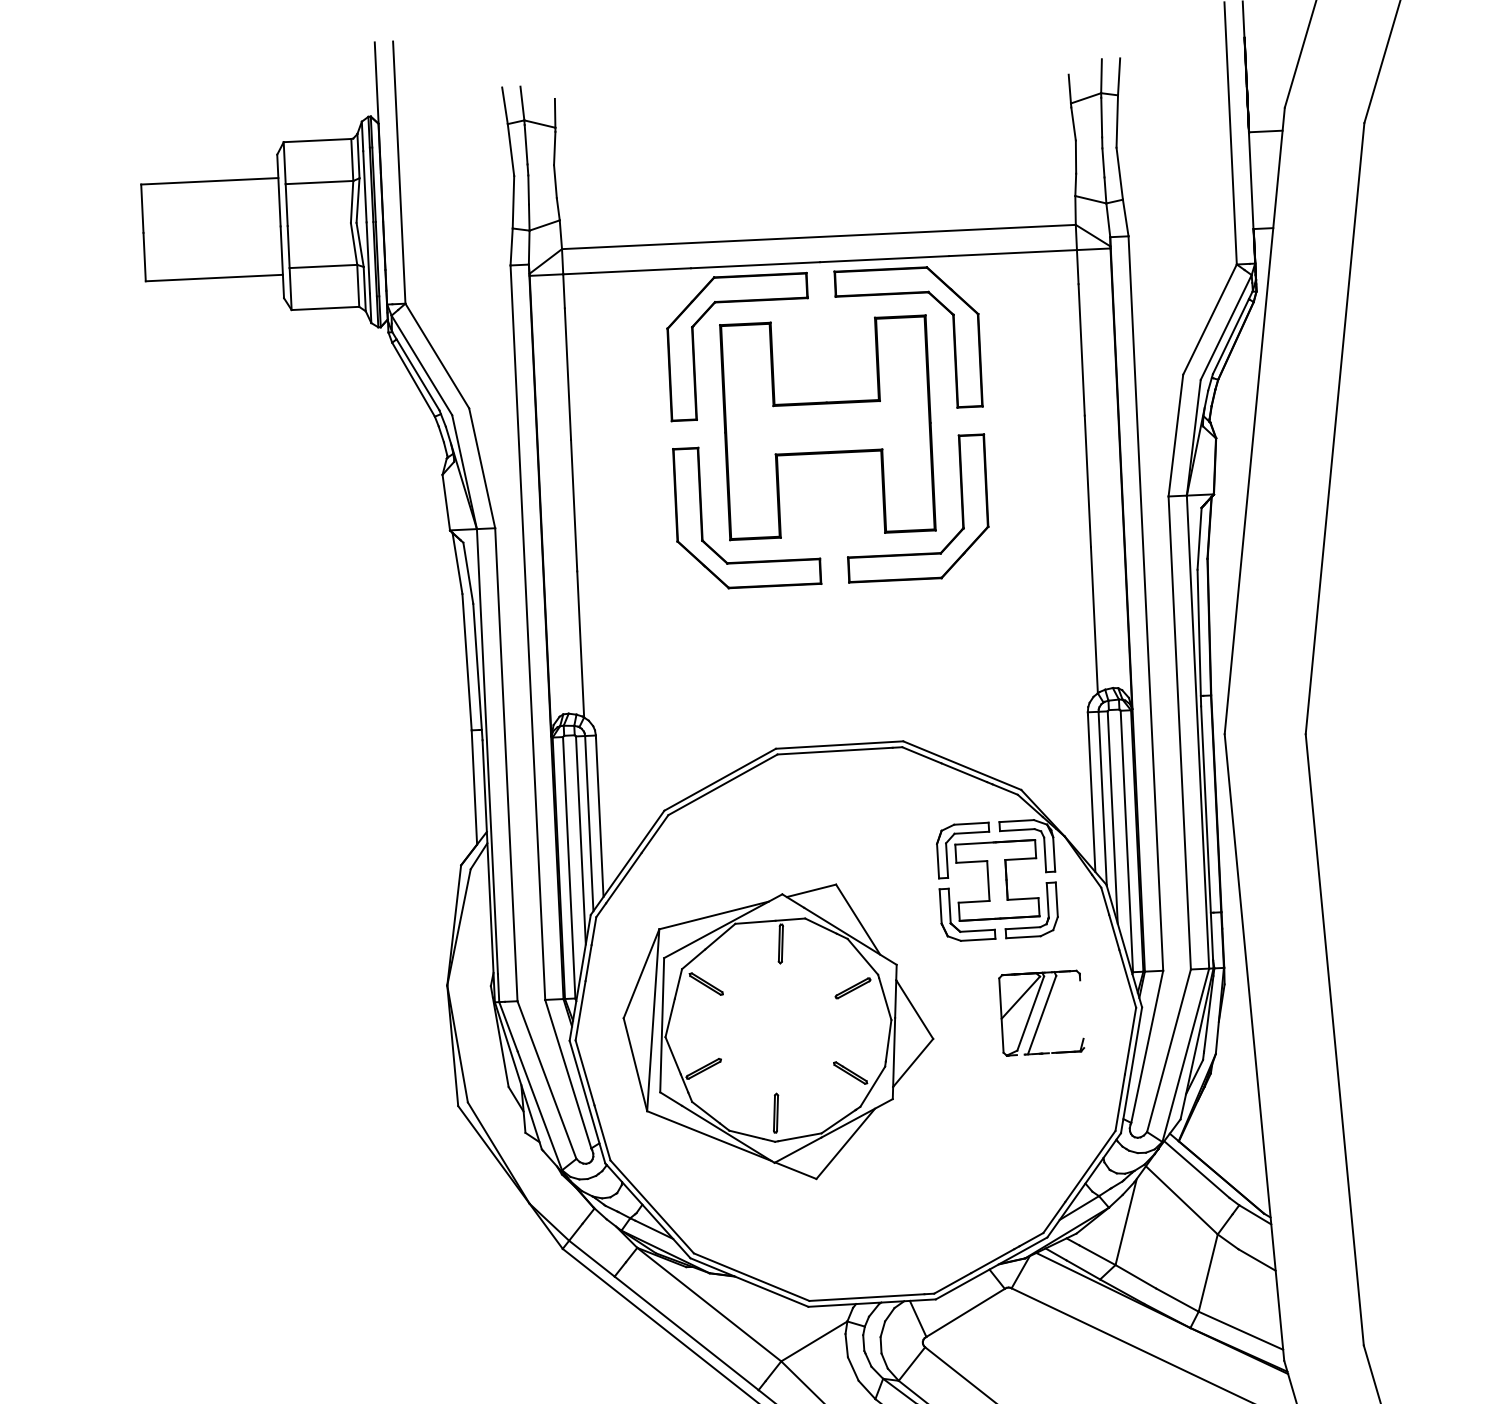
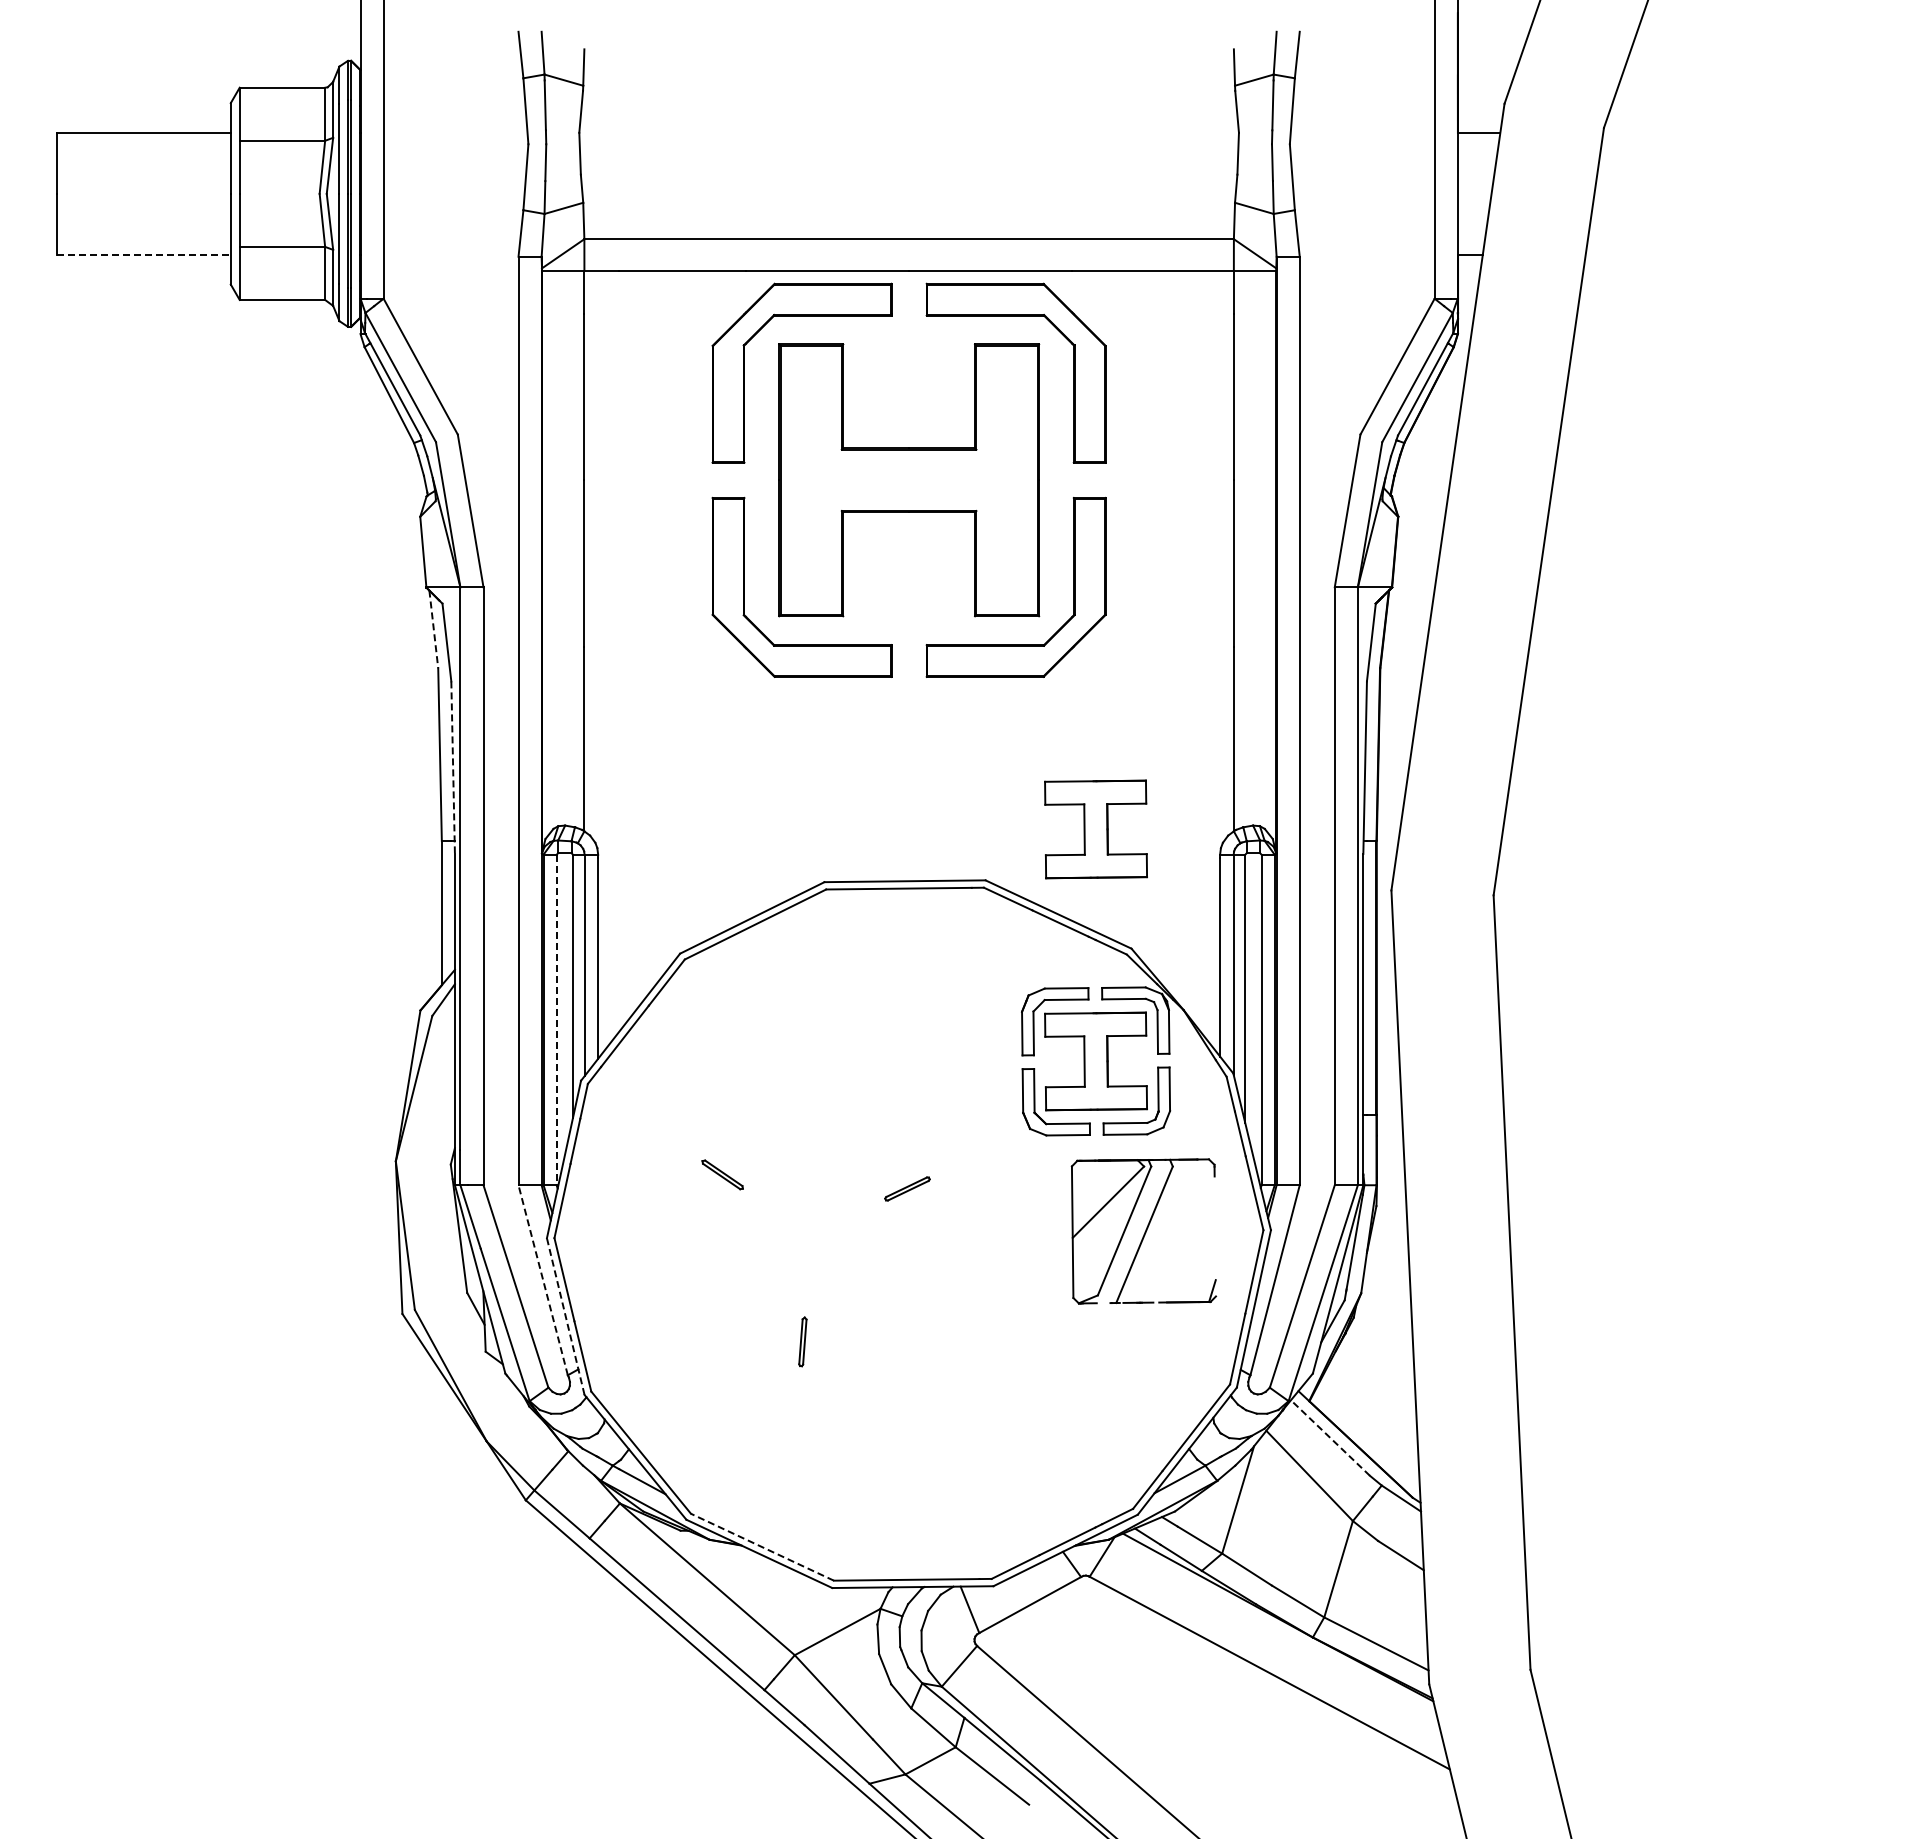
line: (214, 278) -> (144, 255), solid -> dashed
line: (457, 563) -> (433, 629), solid -> dashed
line: (478, 672) -> (453, 768), solid -> dashed
part: (988, 697) -> (1095, 829), added
line: (569, 868) -> (556, 1020), solid -> dashed
part: (1041, 1013) -> (1143, 1231), size x1.4
part: (778, 1034) -> (810, 1242), removed
line: (568, 1073) -> (543, 1279), solid -> dashed
line: (587, 1101) -> (565, 1316), solid -> dashed
line: (1196, 1169) -> (1330, 1438), solid -> dashed
line: (751, 1277) -> (762, 1547), solid -> dashed

